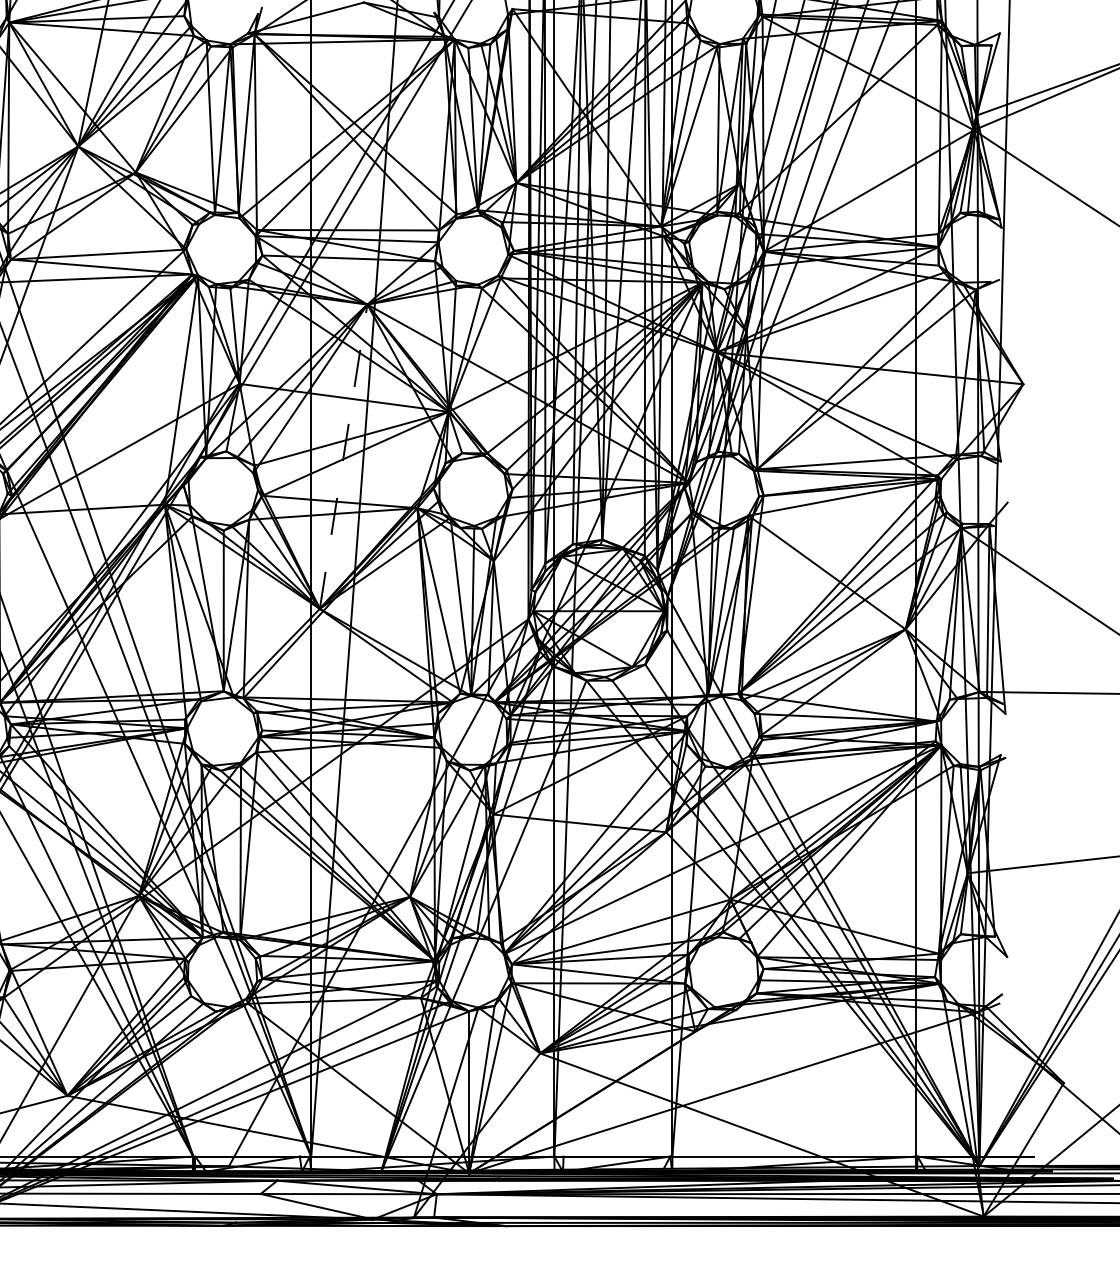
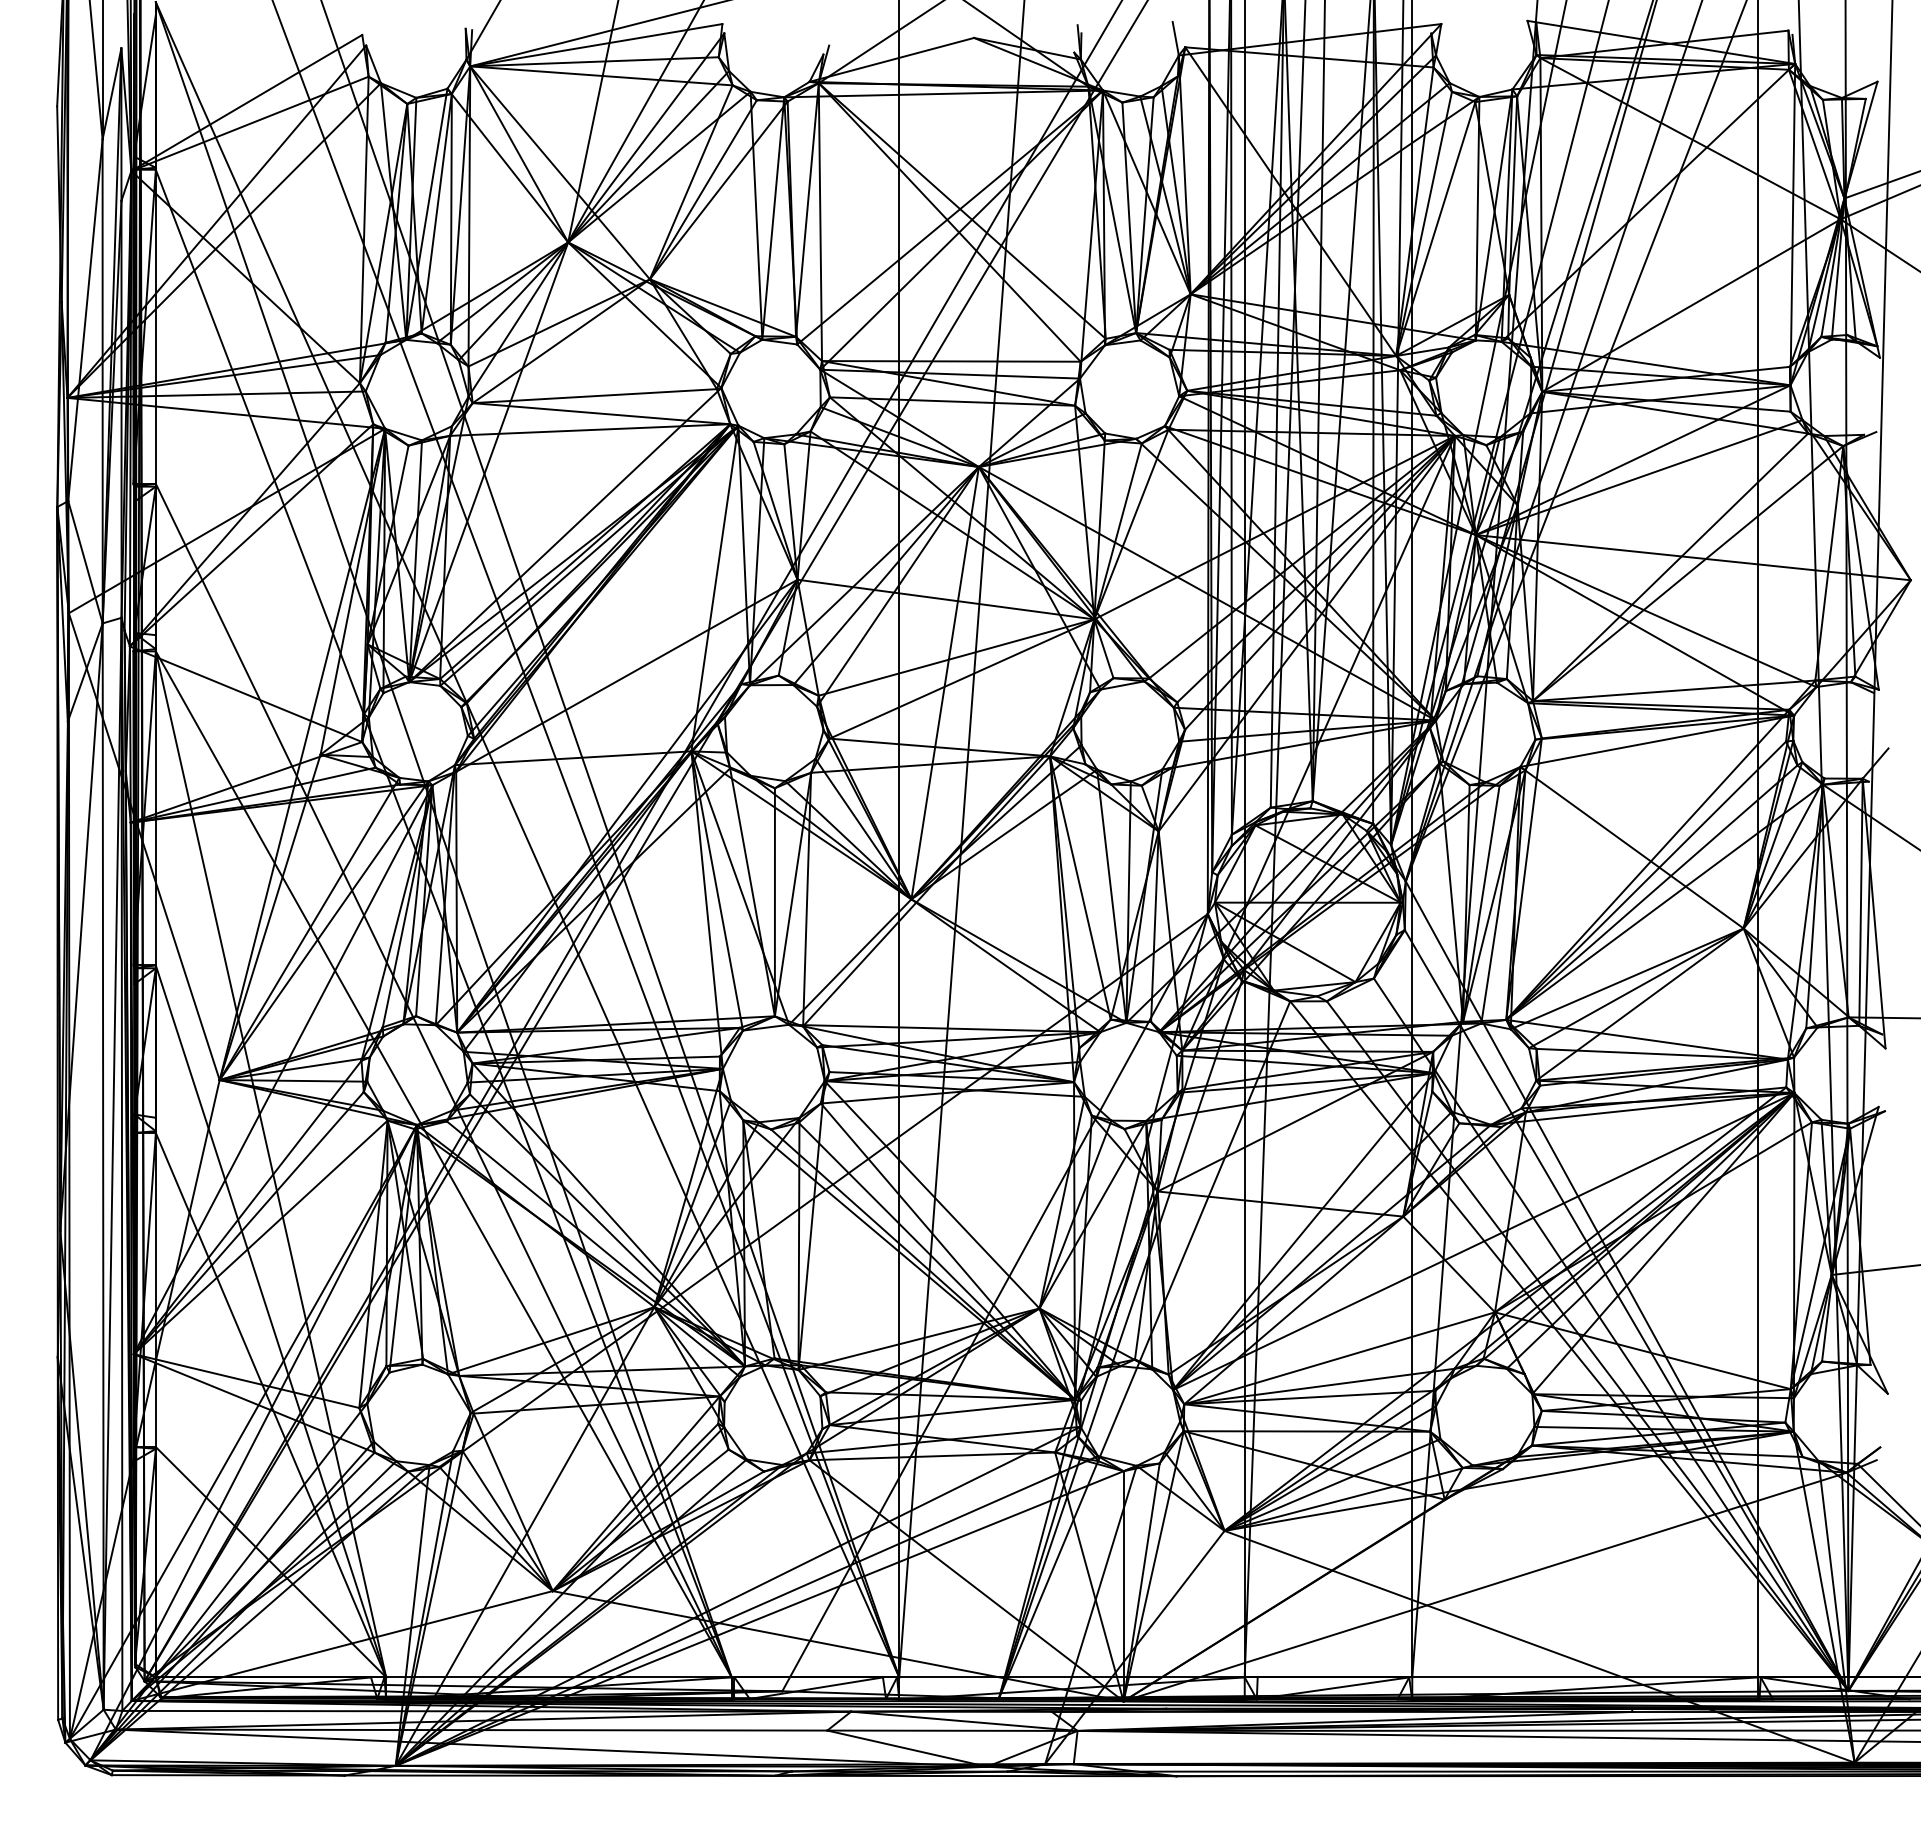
line: (343, 456) -> (945, 683), dashed -> solid

